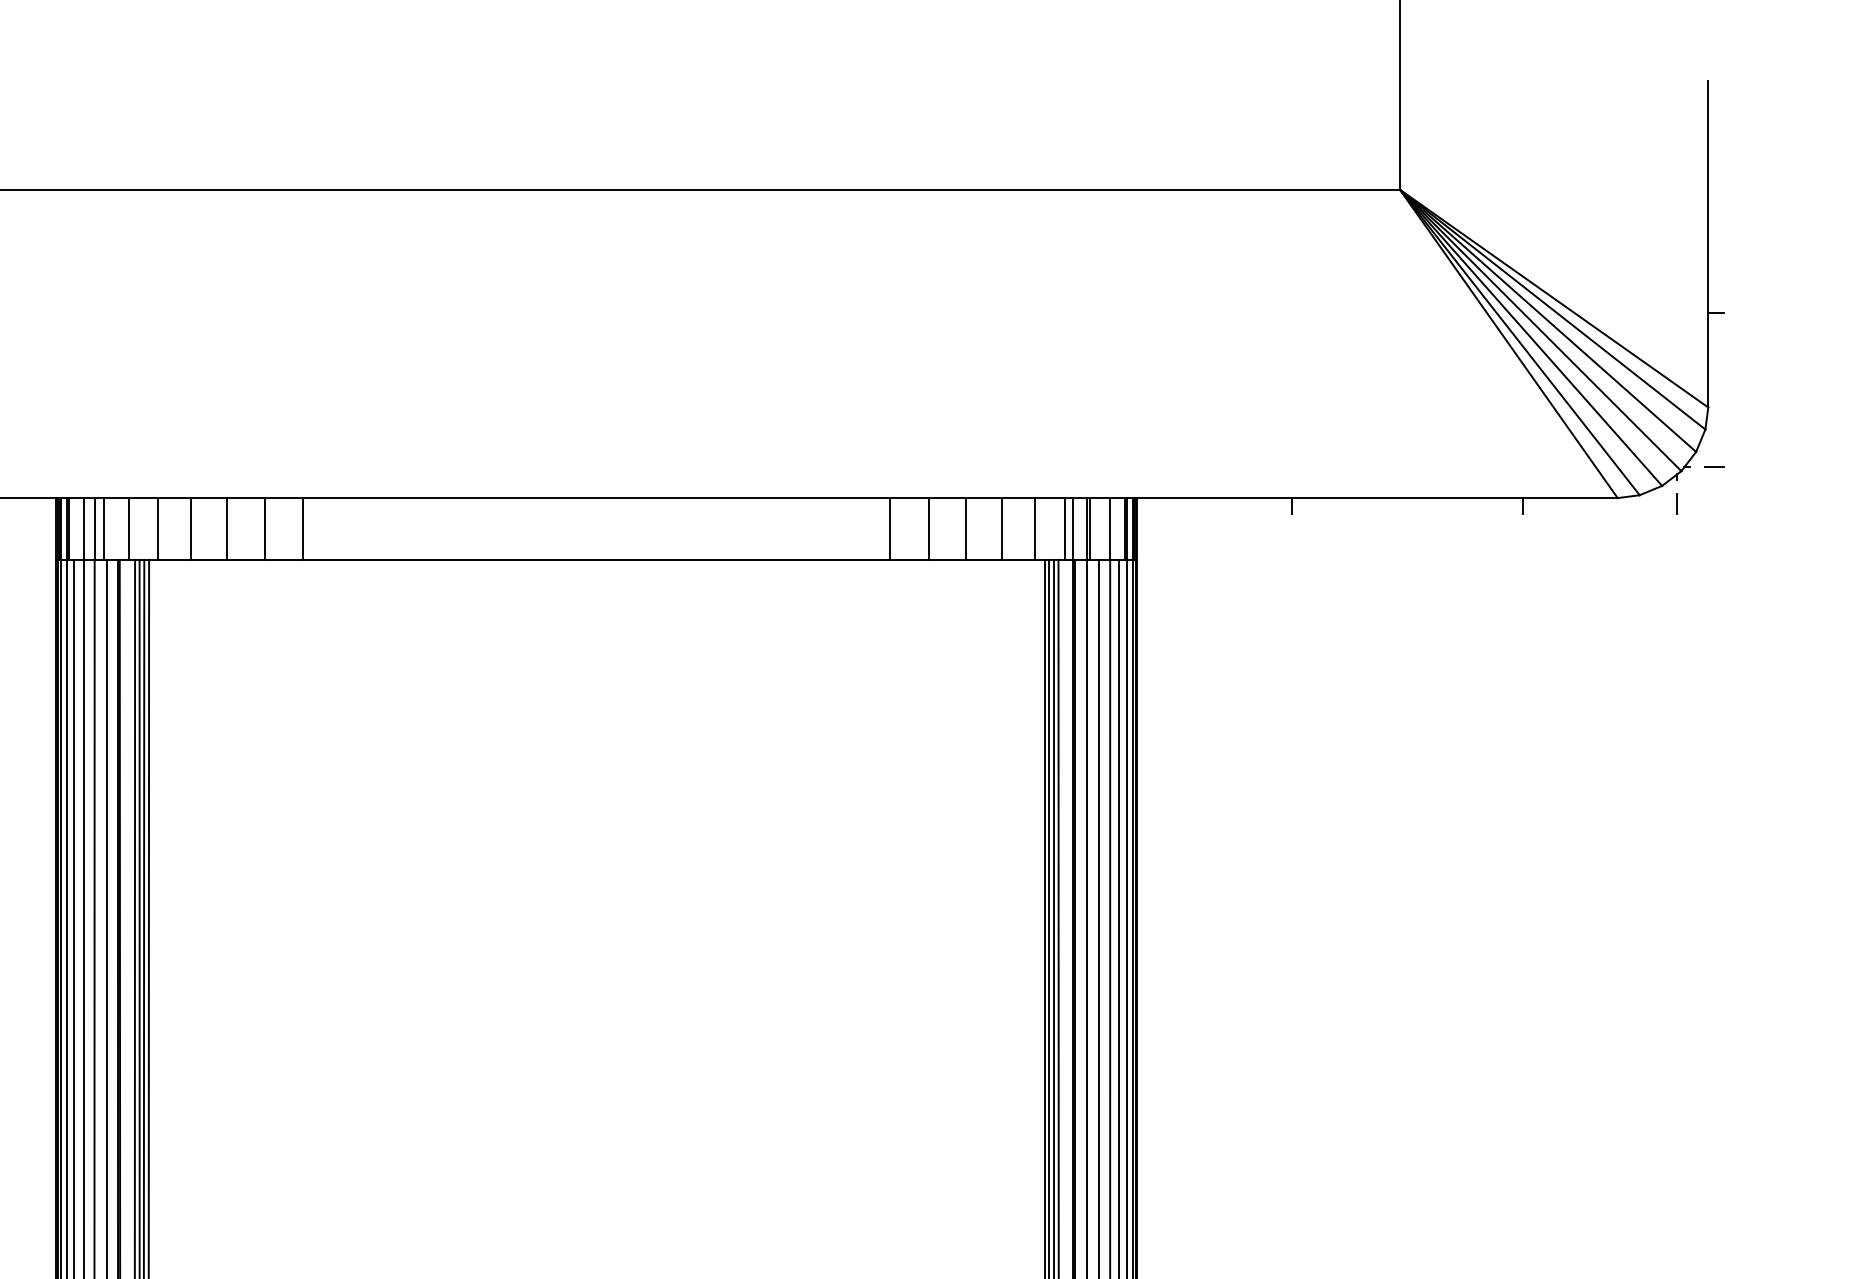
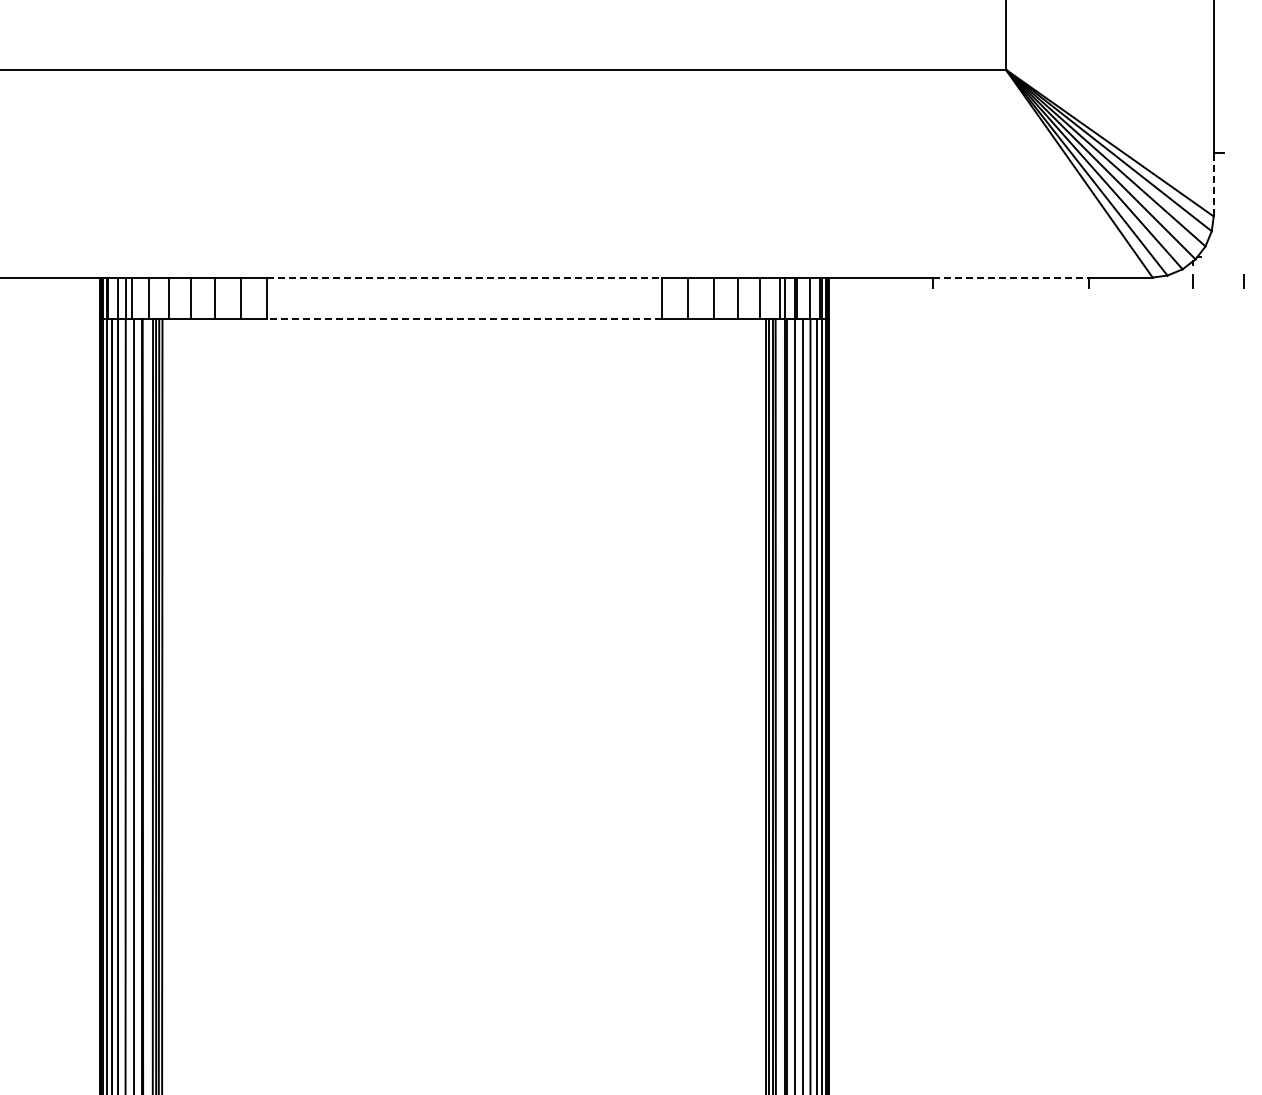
line: (1707, 360) -> (1213, 184), solid -> dashed
line: (1713, 466) -> (1217, 256), removed
line: (597, 498) -> (464, 277), solid -> dashed
line: (1408, 498) -> (1011, 277), solid -> dashed
line: (1752, 503) -> (1243, 281), added
line: (597, 560) -> (464, 319), solid -> dashed

